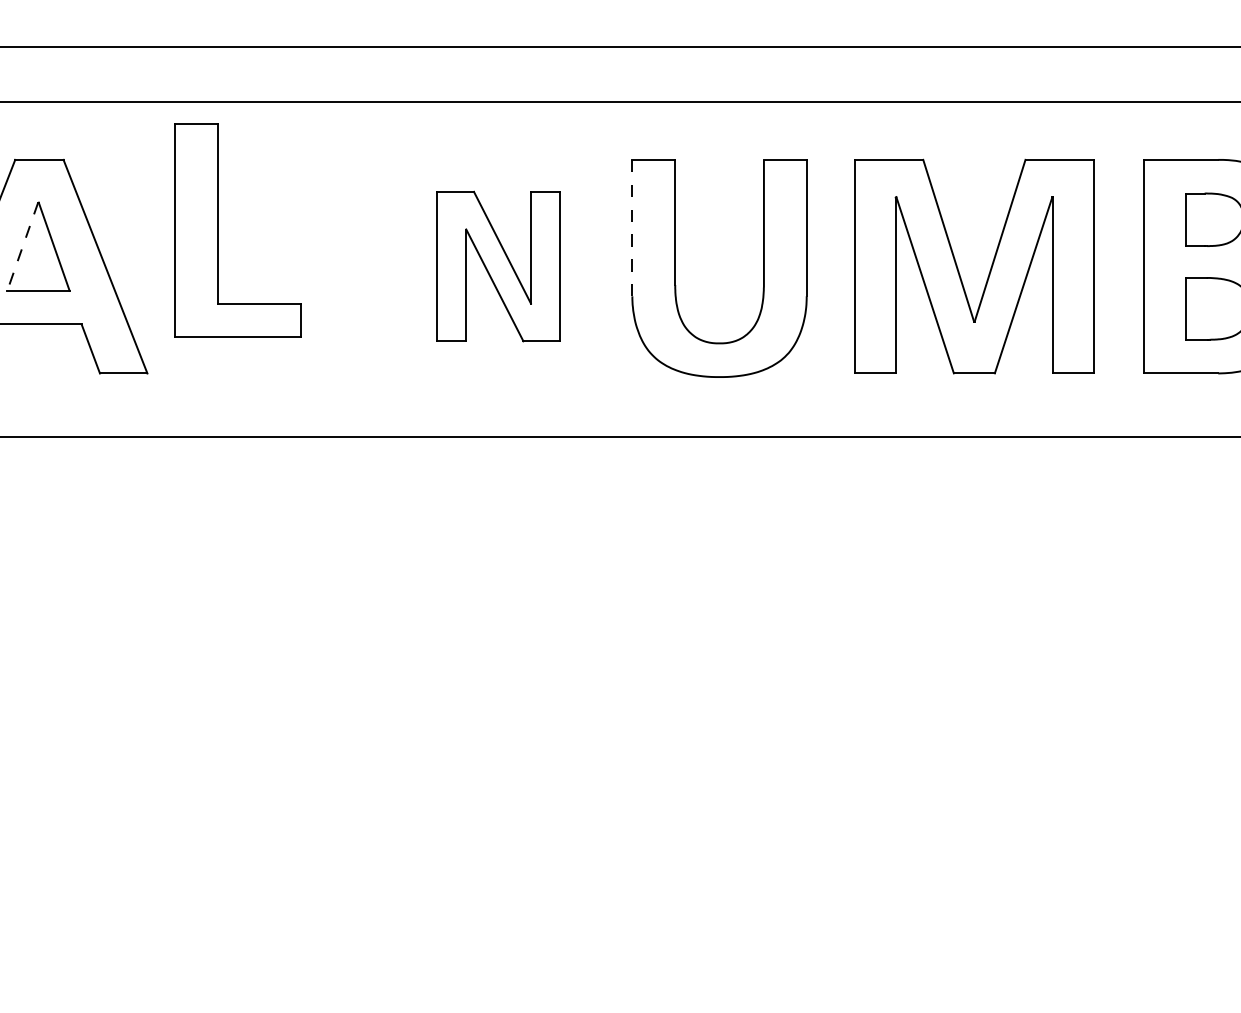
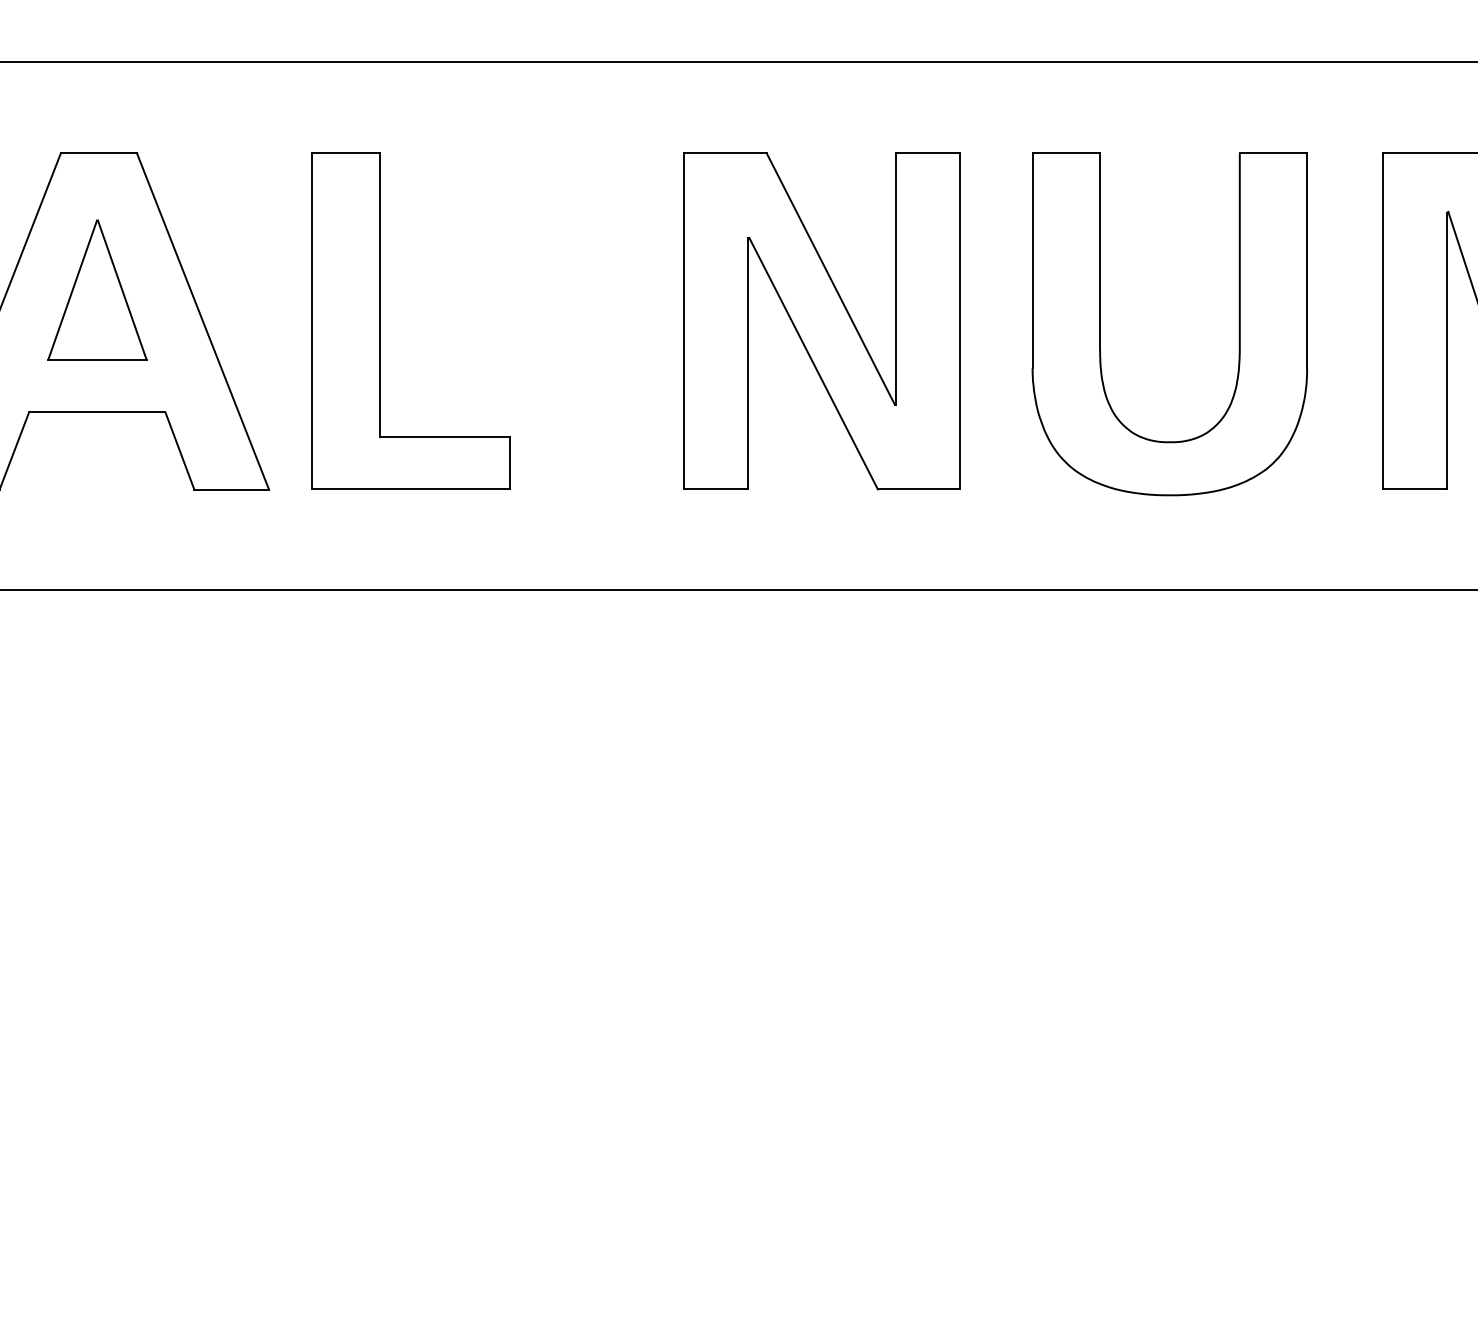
line: (632, 227) -> (1032, 259), dashed -> solid
part: (218, 230) -> (380, 321), moved
line: (22, 246) -> (72, 289), dashed -> solid
part: (498, 266) -> (821, 321), size x1.43

